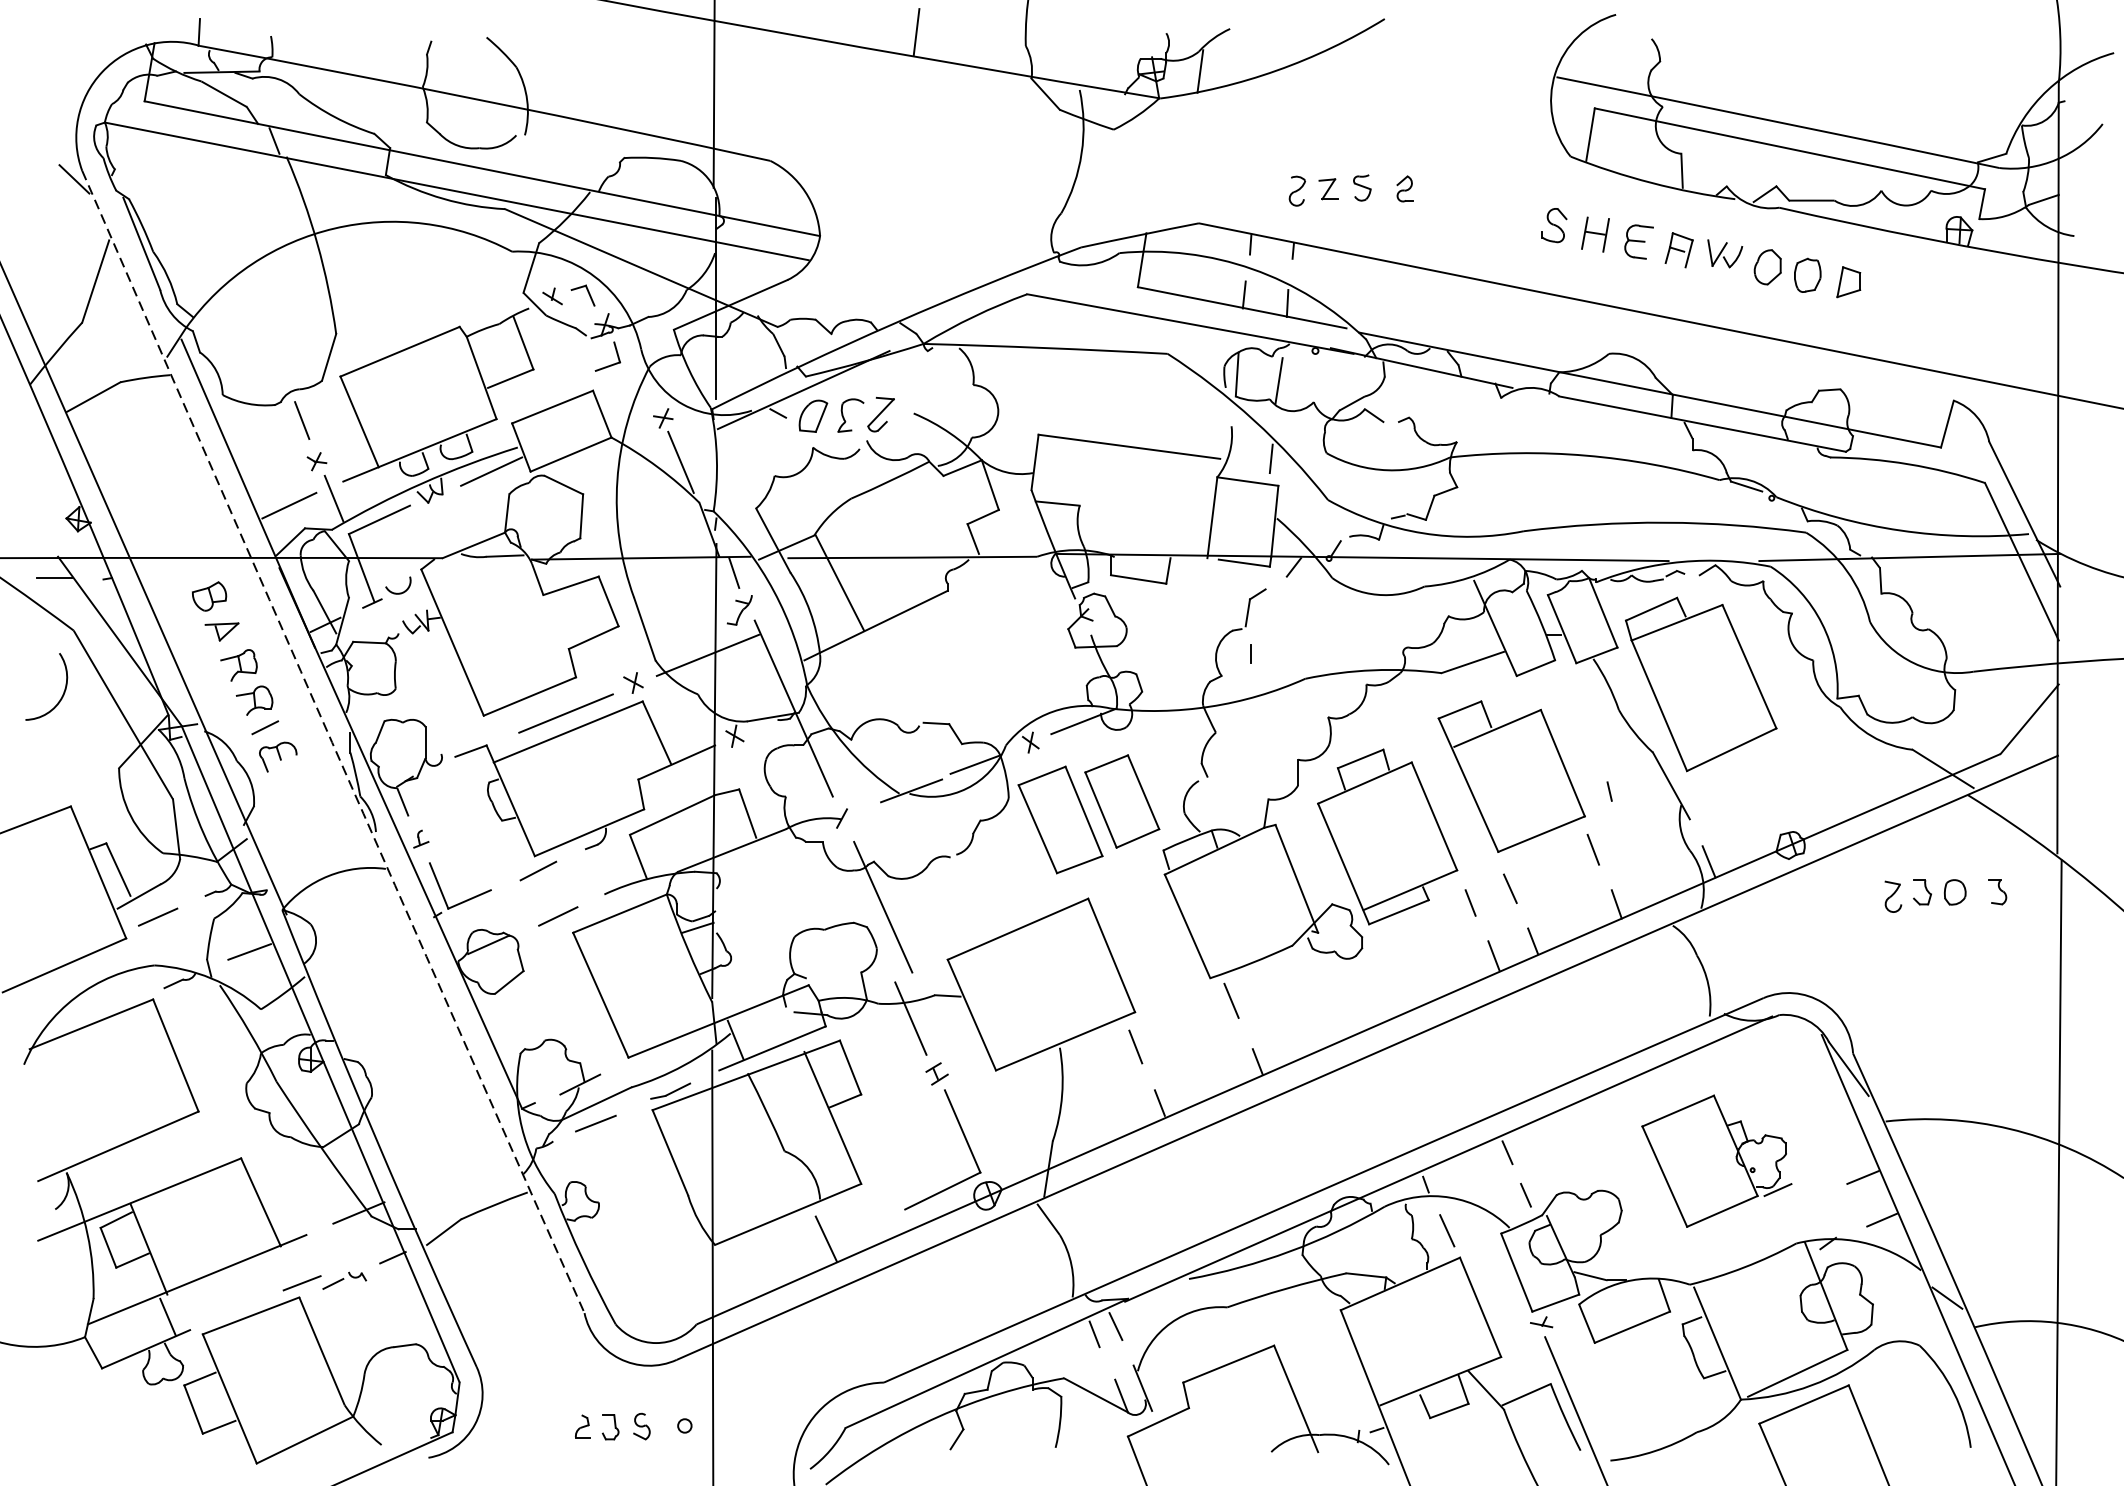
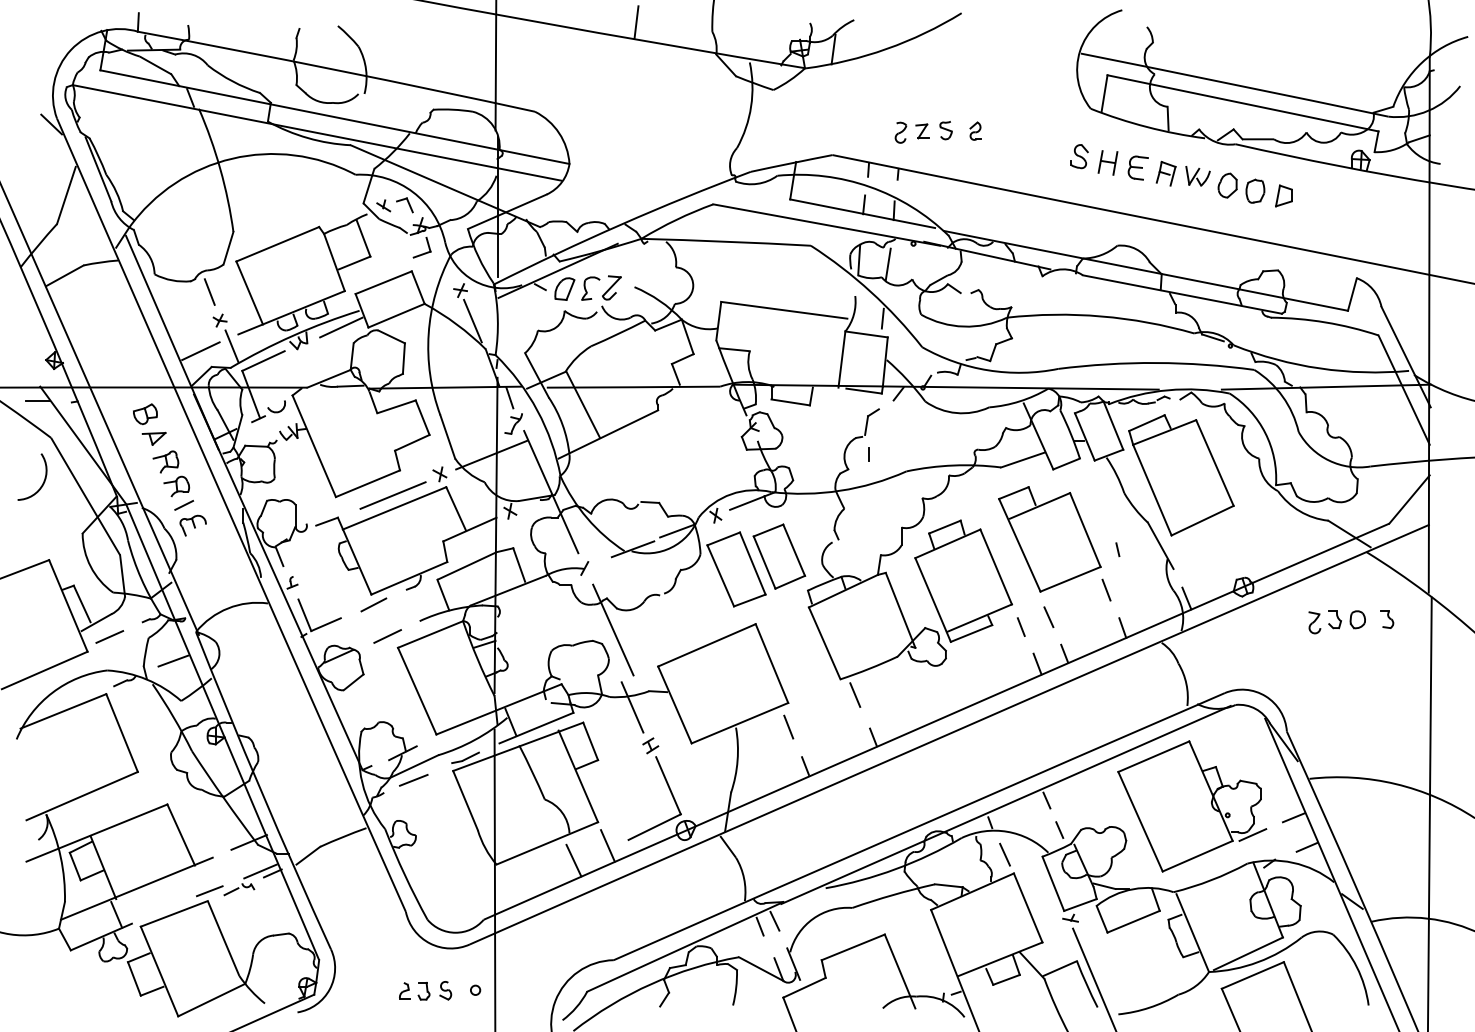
arc: (331, 742) -> (230, 515), dashed -> solid
part: (1717, 1161) -> (1192, 806), size x1.43
line: (874, 1217) -> (607, 845), added
line: (375, 1254) -> (260, 871), added

